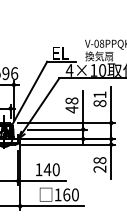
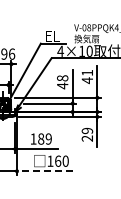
text: (100, 103) -> (87, 80), 81 -> 41
text: (100, 160) -> (87, 130), 28 -> 29
text: (51, 169) -> (44, 138), 140 -> 189
line: (51, 206) -> (44, 171), solid -> dashed

